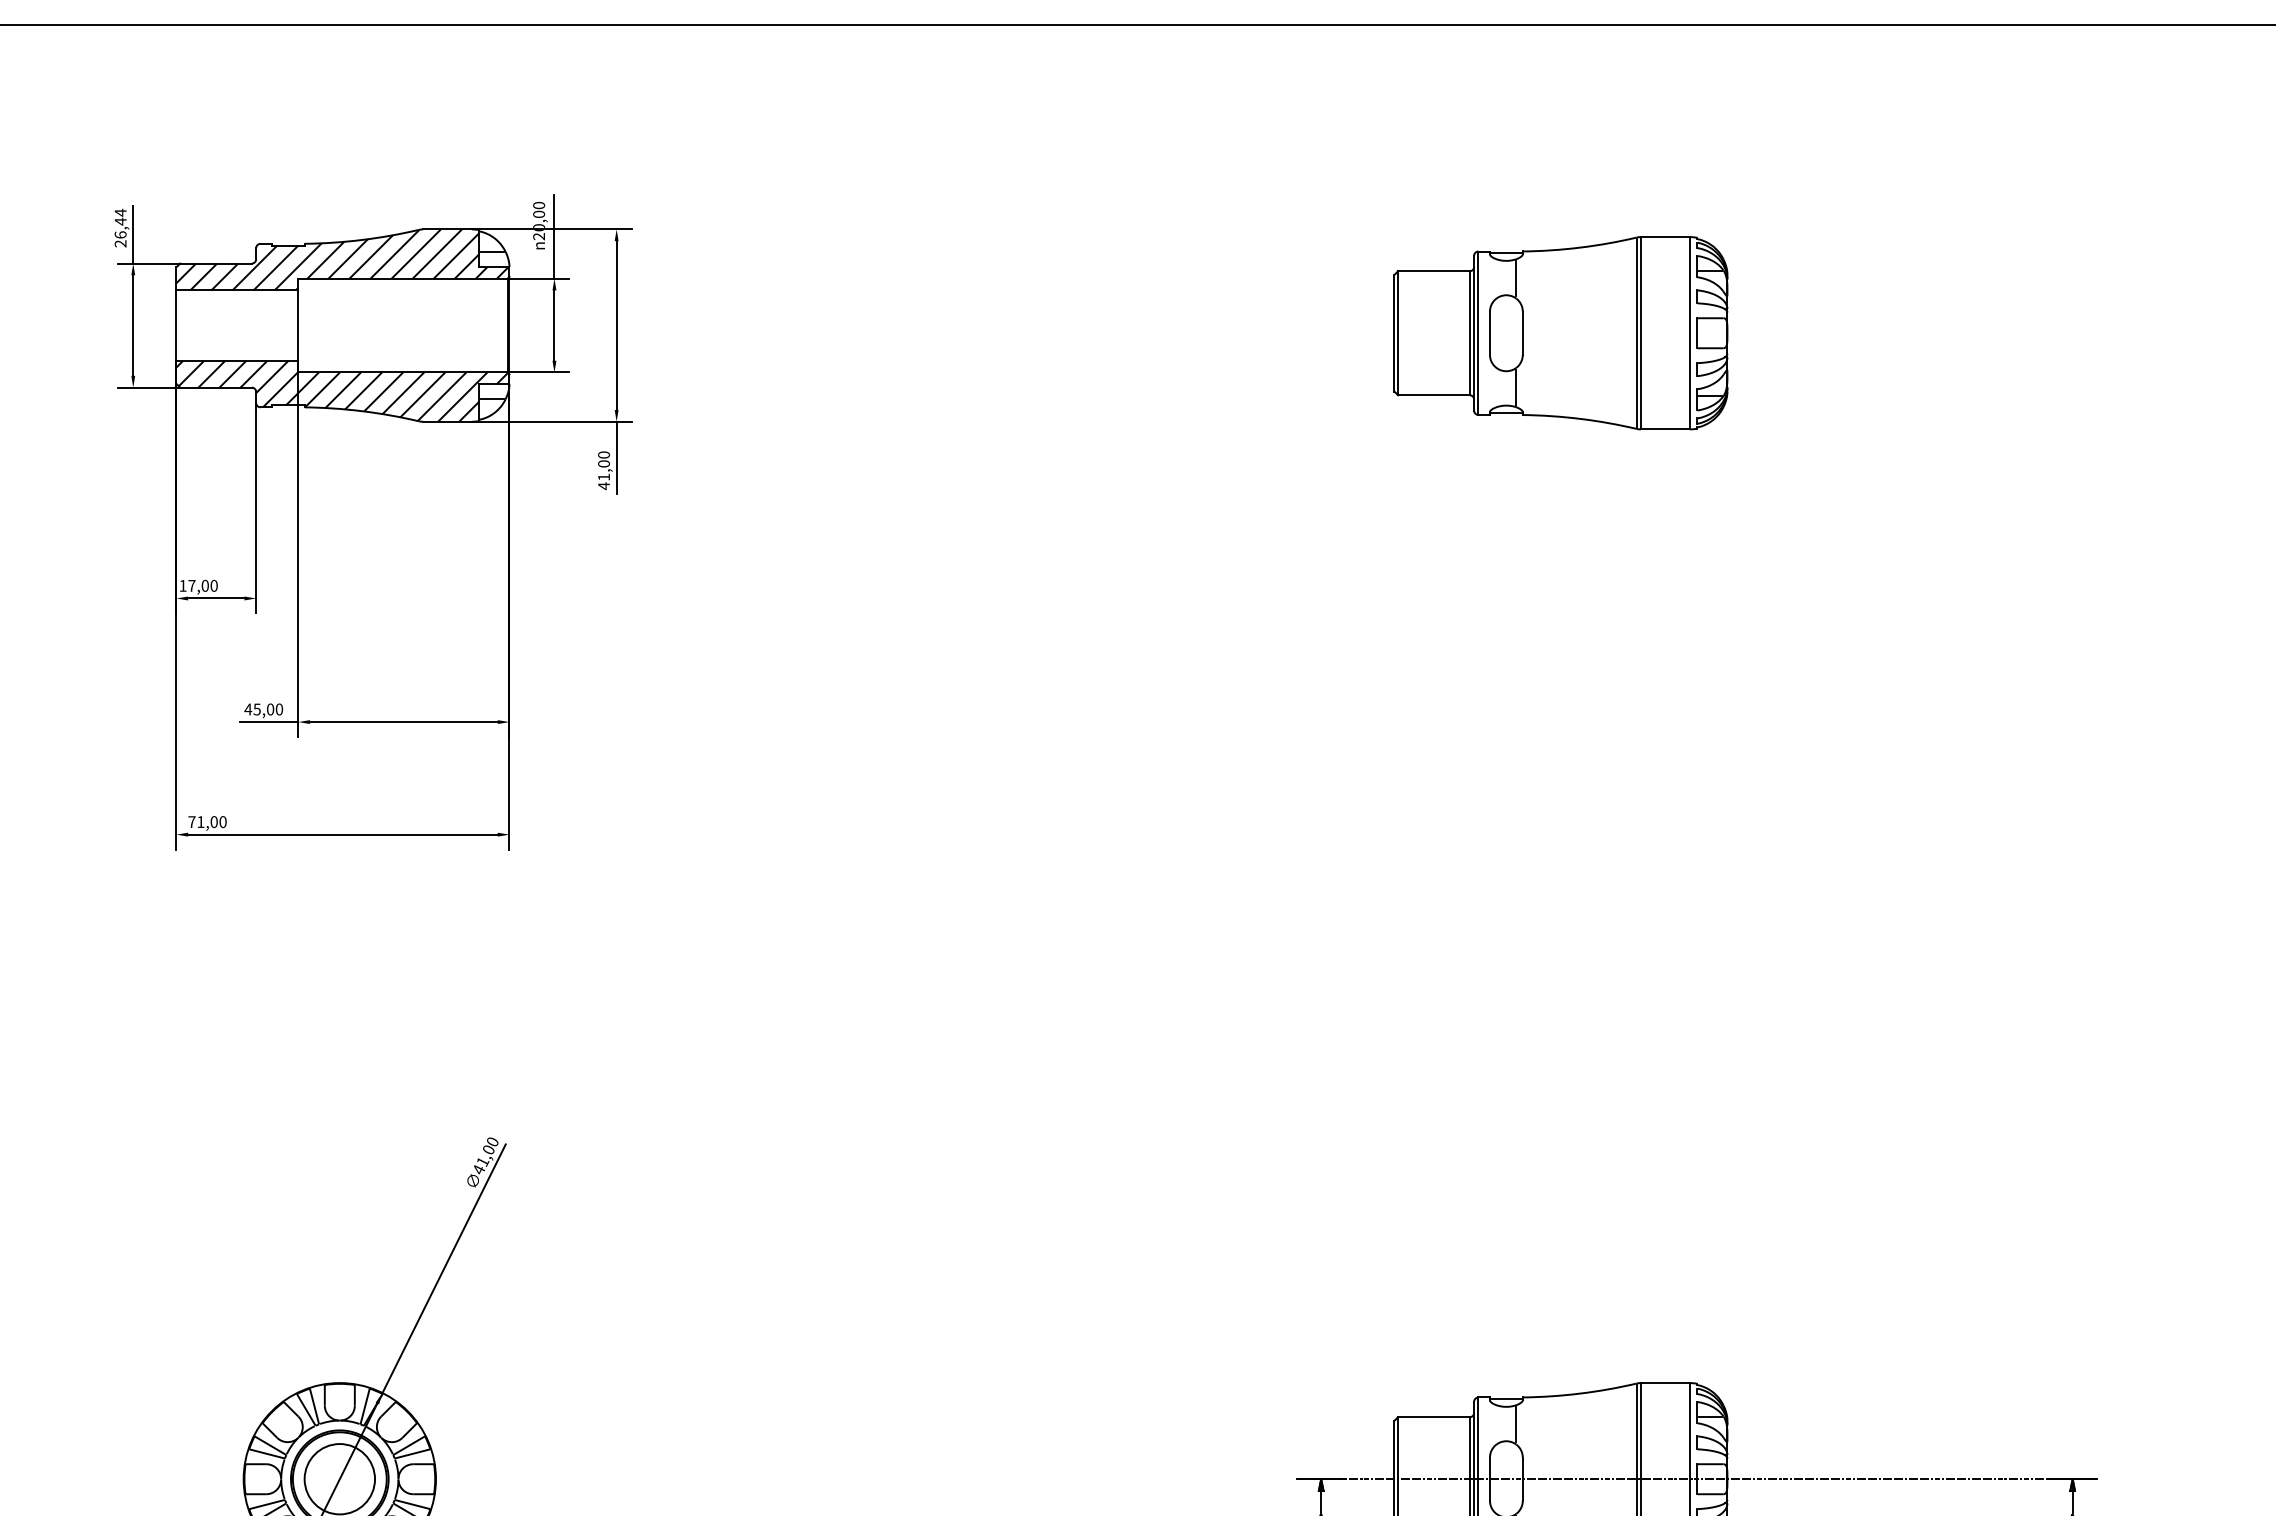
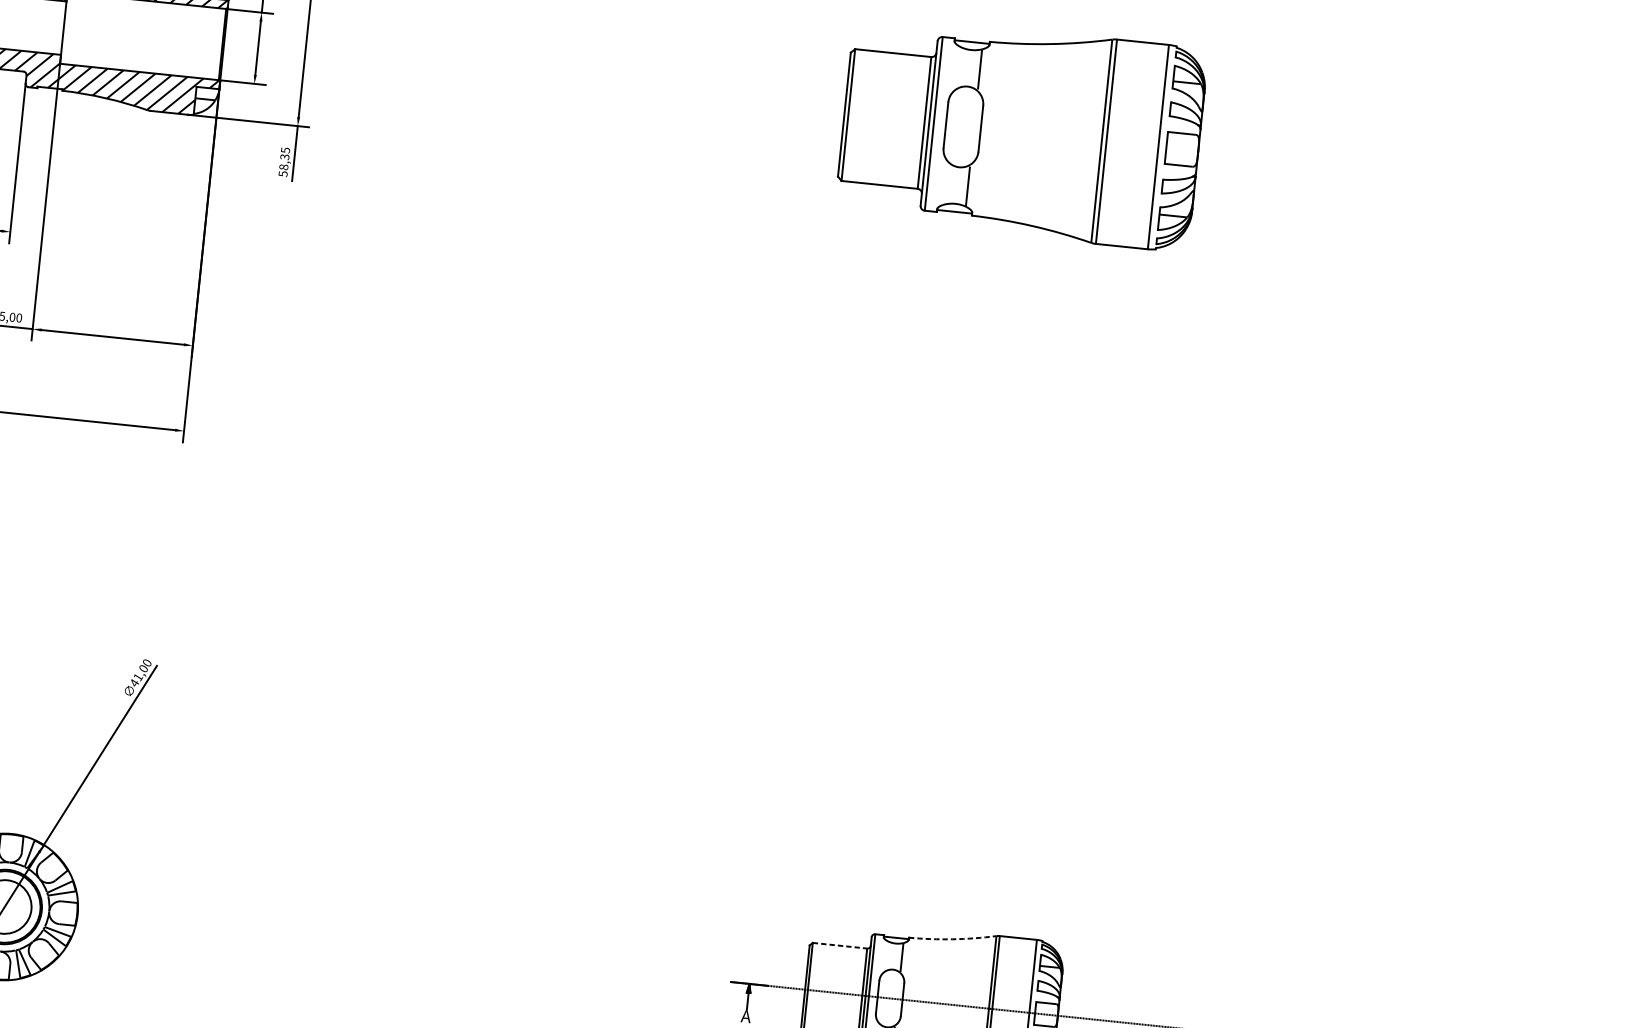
part: (1560, 333) -> (1021, 133), size x1.4
text: (604, 470) -> (284, 162), 41,00 -> 58,35
arc: (1580, 1393) -> (953, 939), solid -> dashed
line: (1433, 1417) -> (839, 945), solid -> dashed

